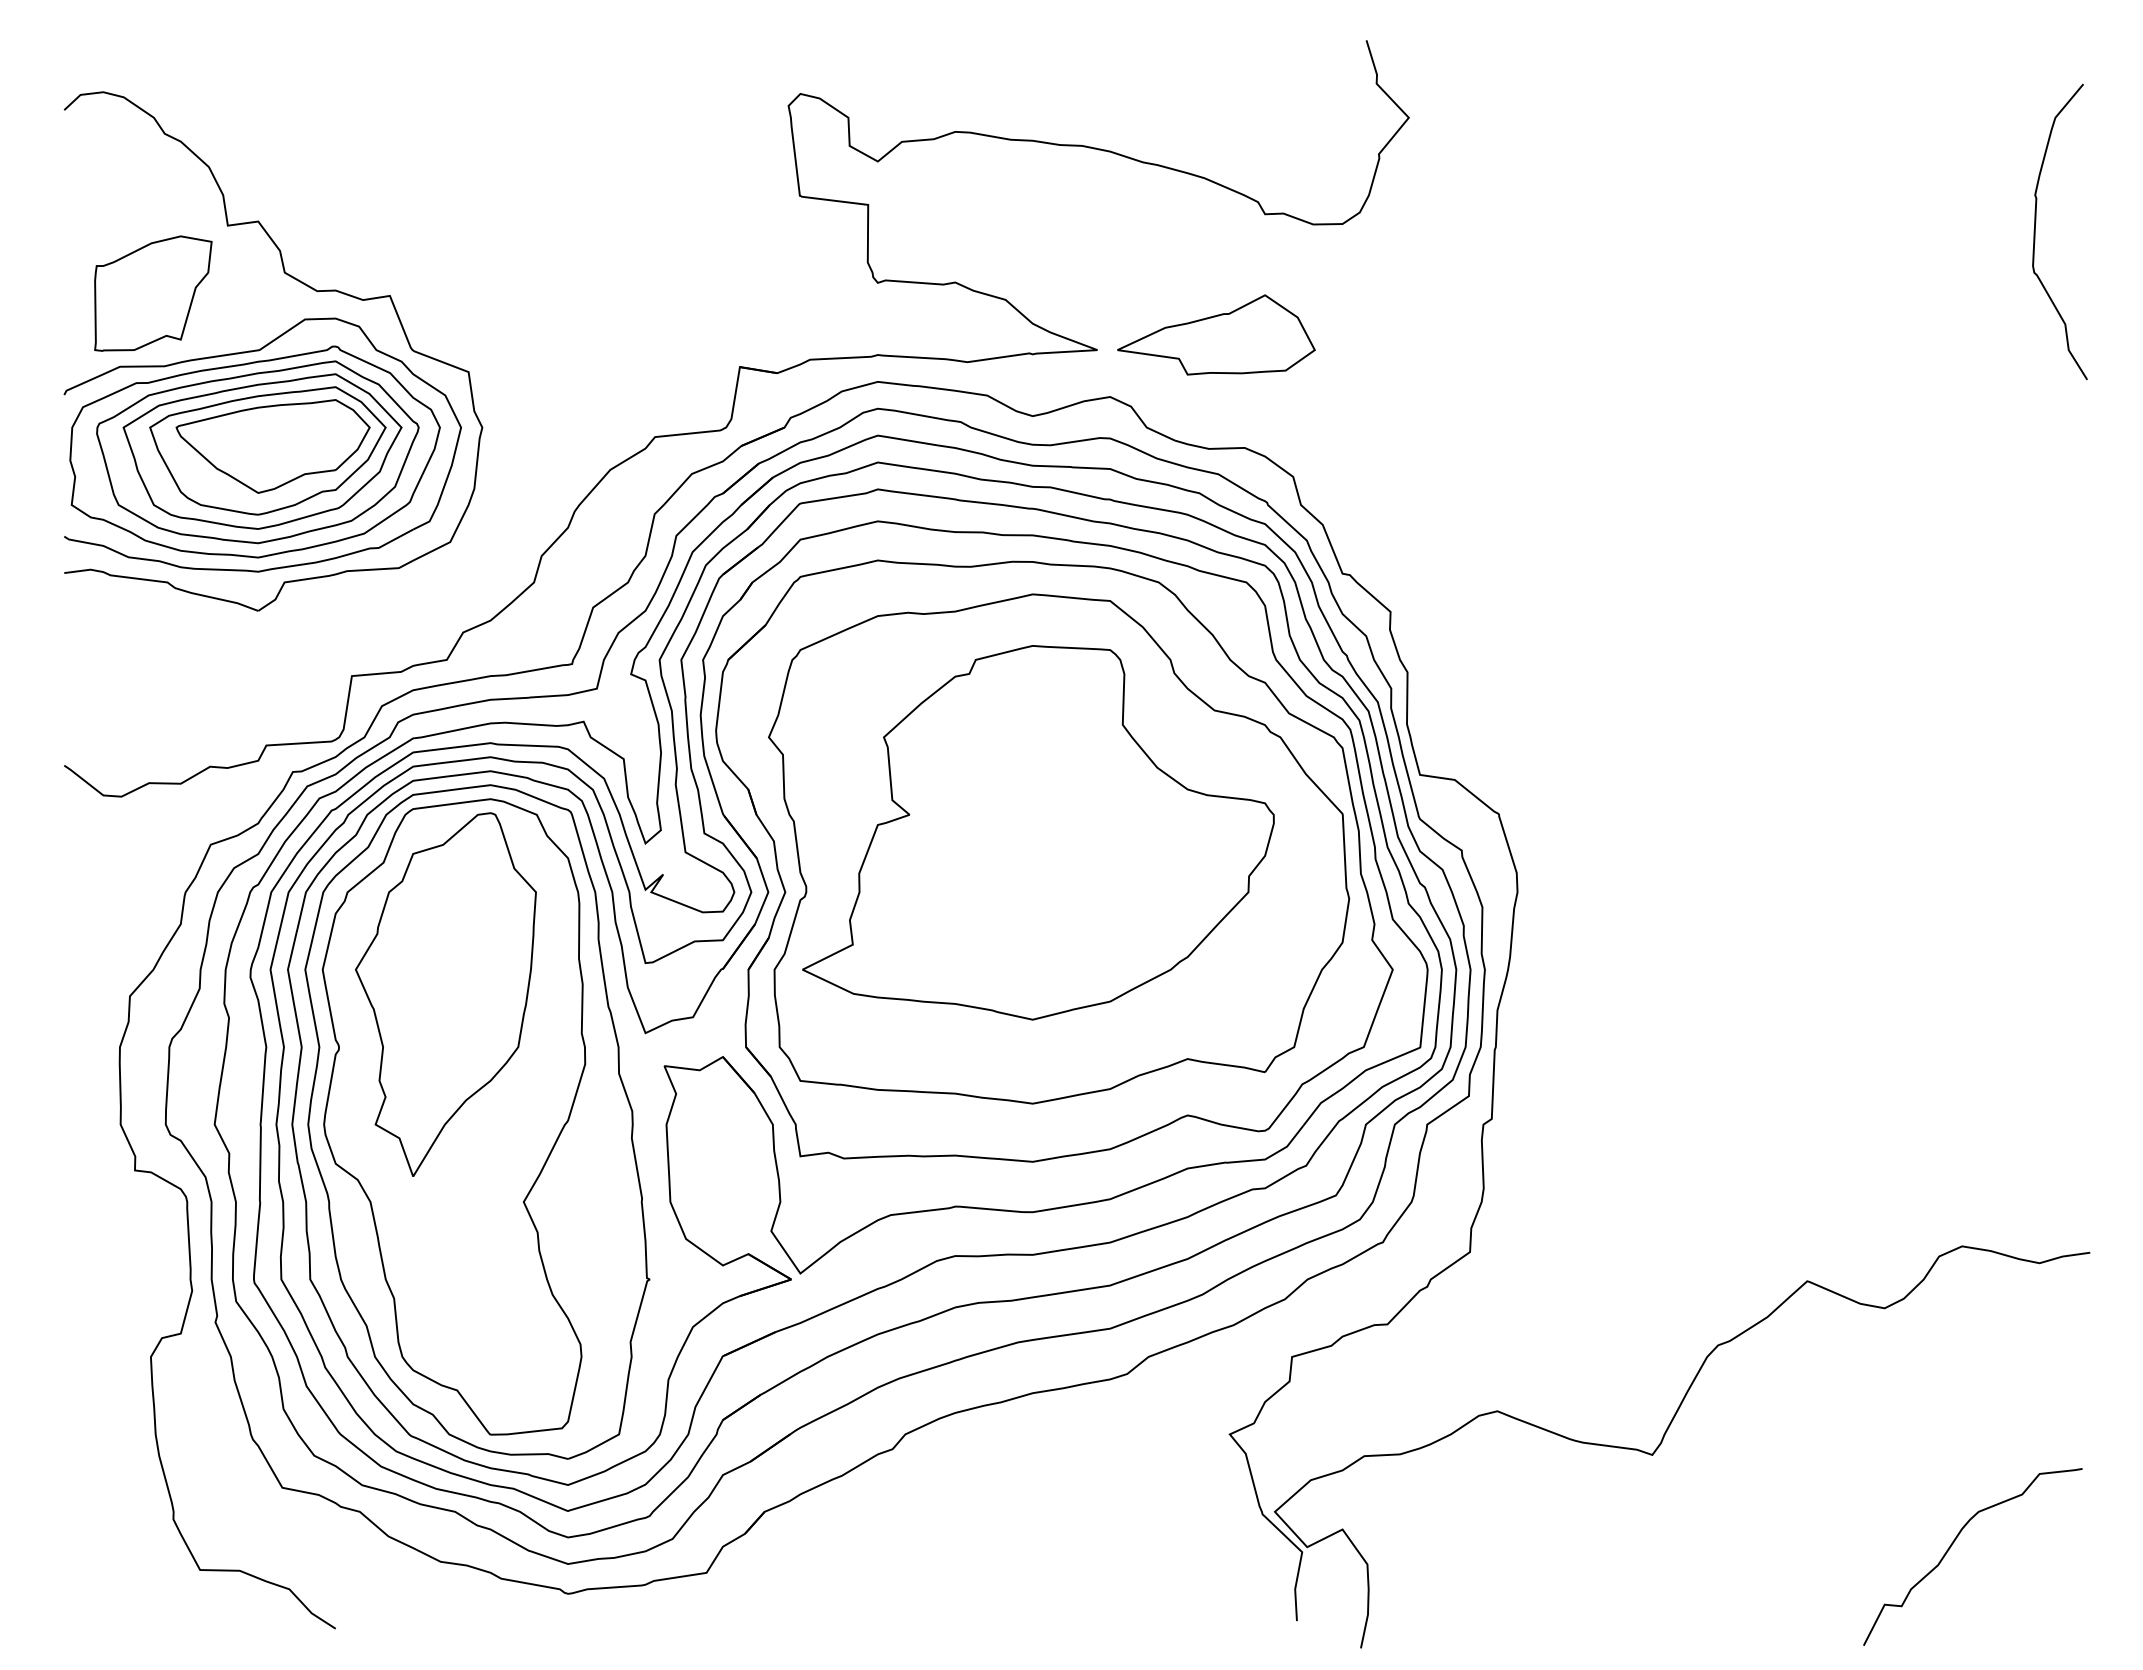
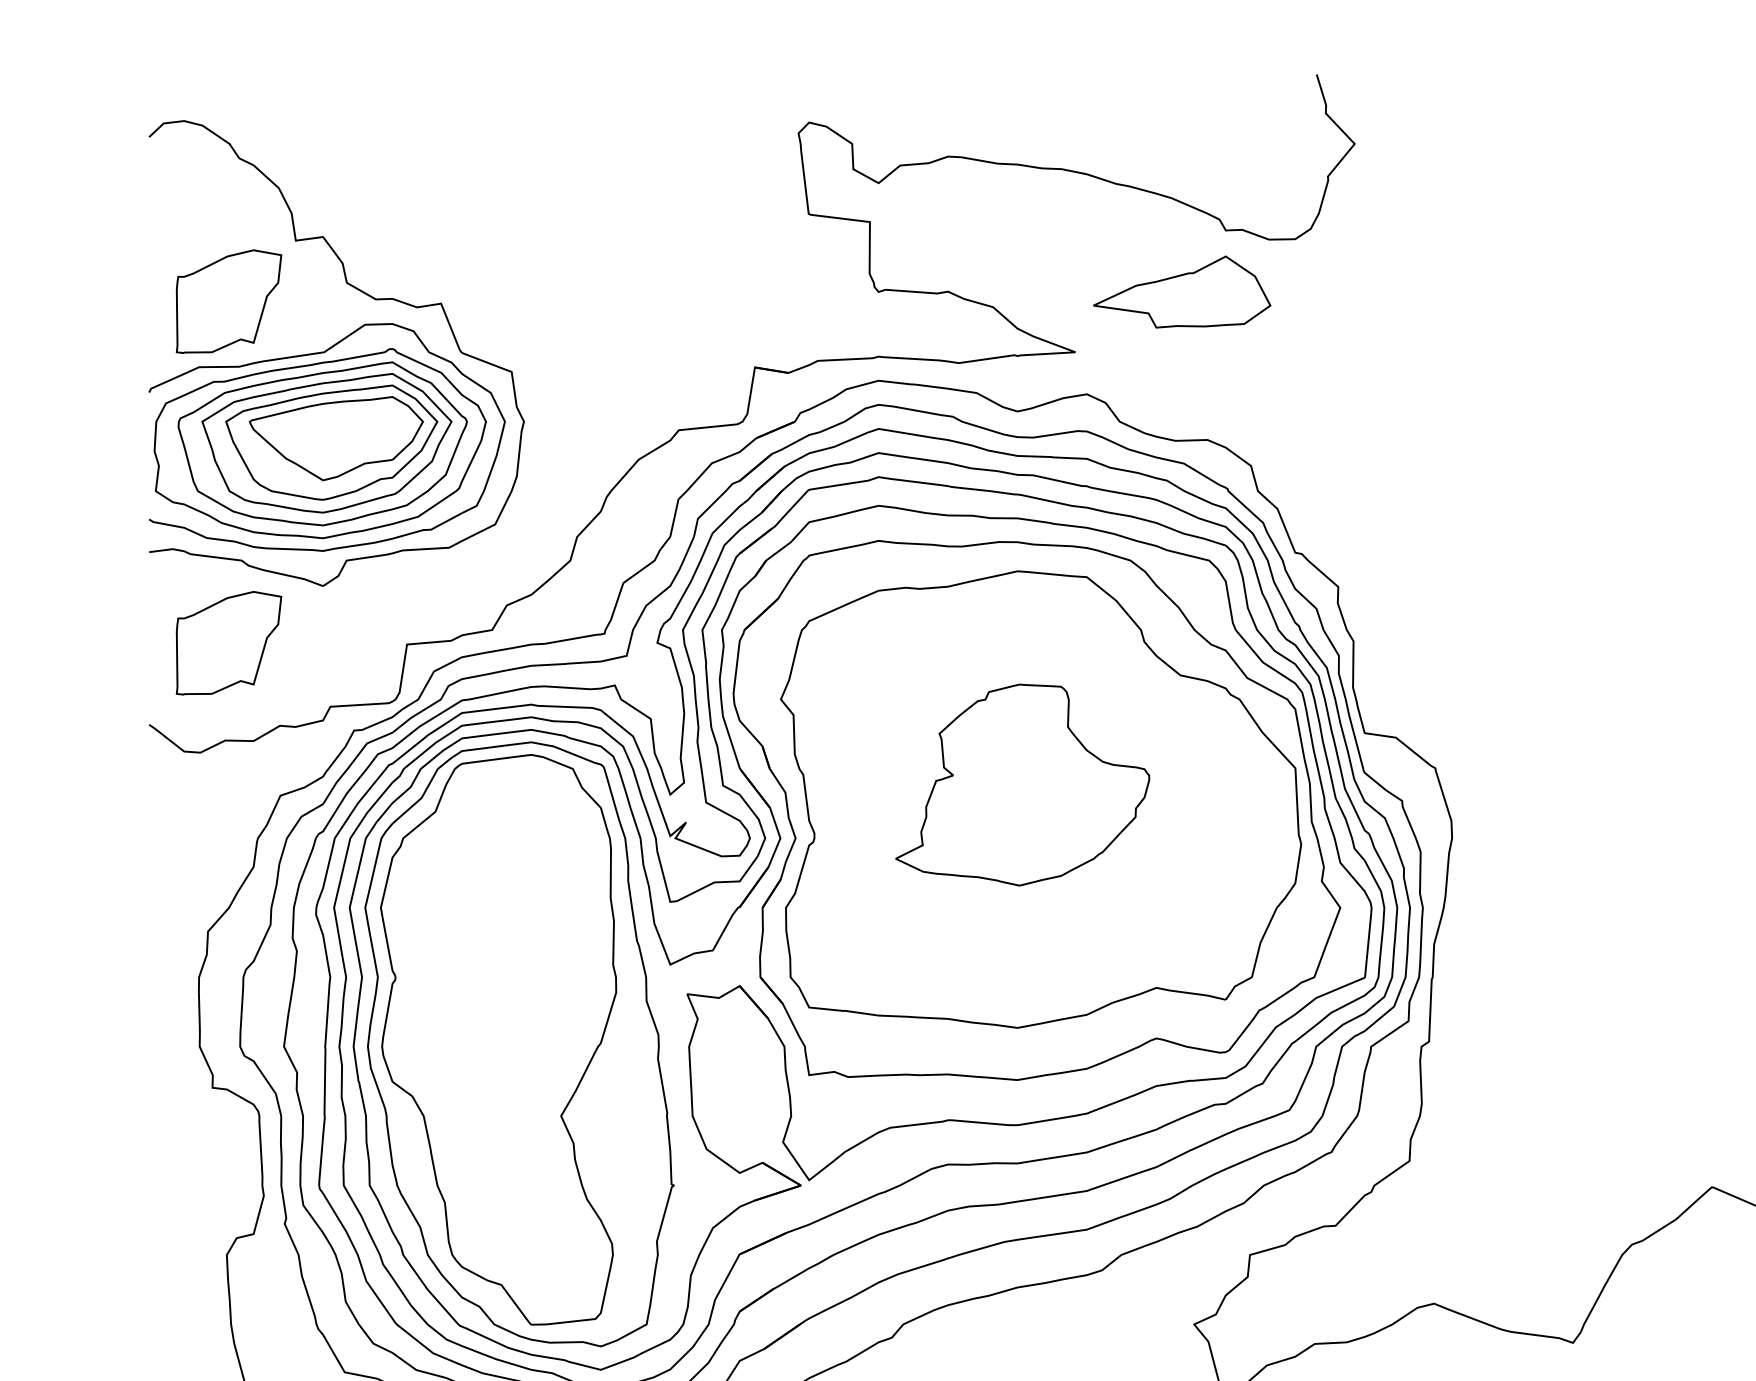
part: (1216, 334) -> (1182, 291), moved
part: (153, 674) -> (229, 643), added
part: (1038, 832) -> (1022, 784), size x0.6
part: (445, 994) -> (490, 930), removed

